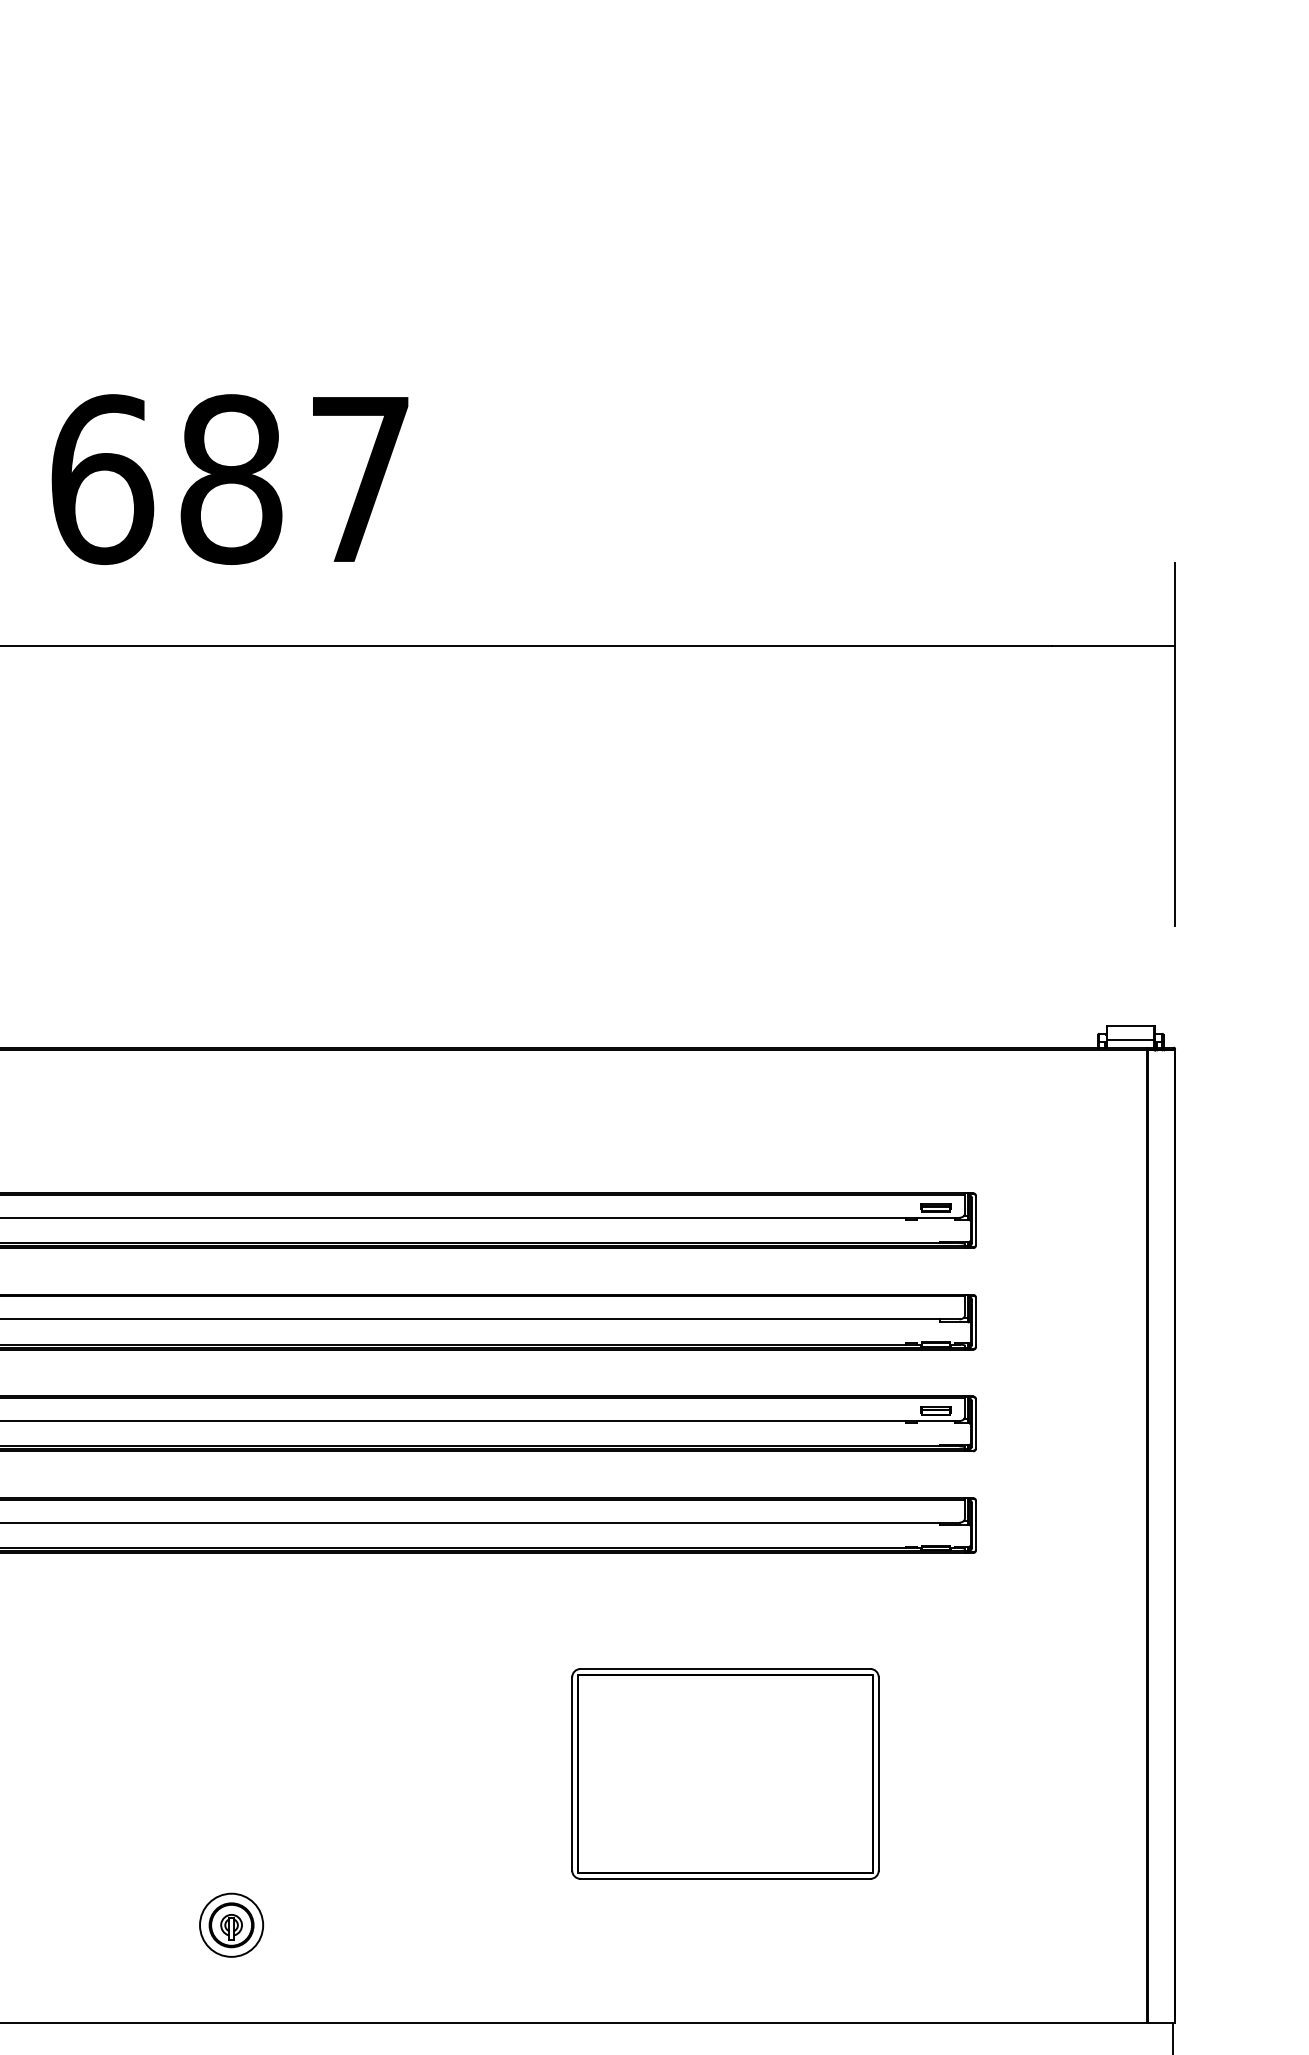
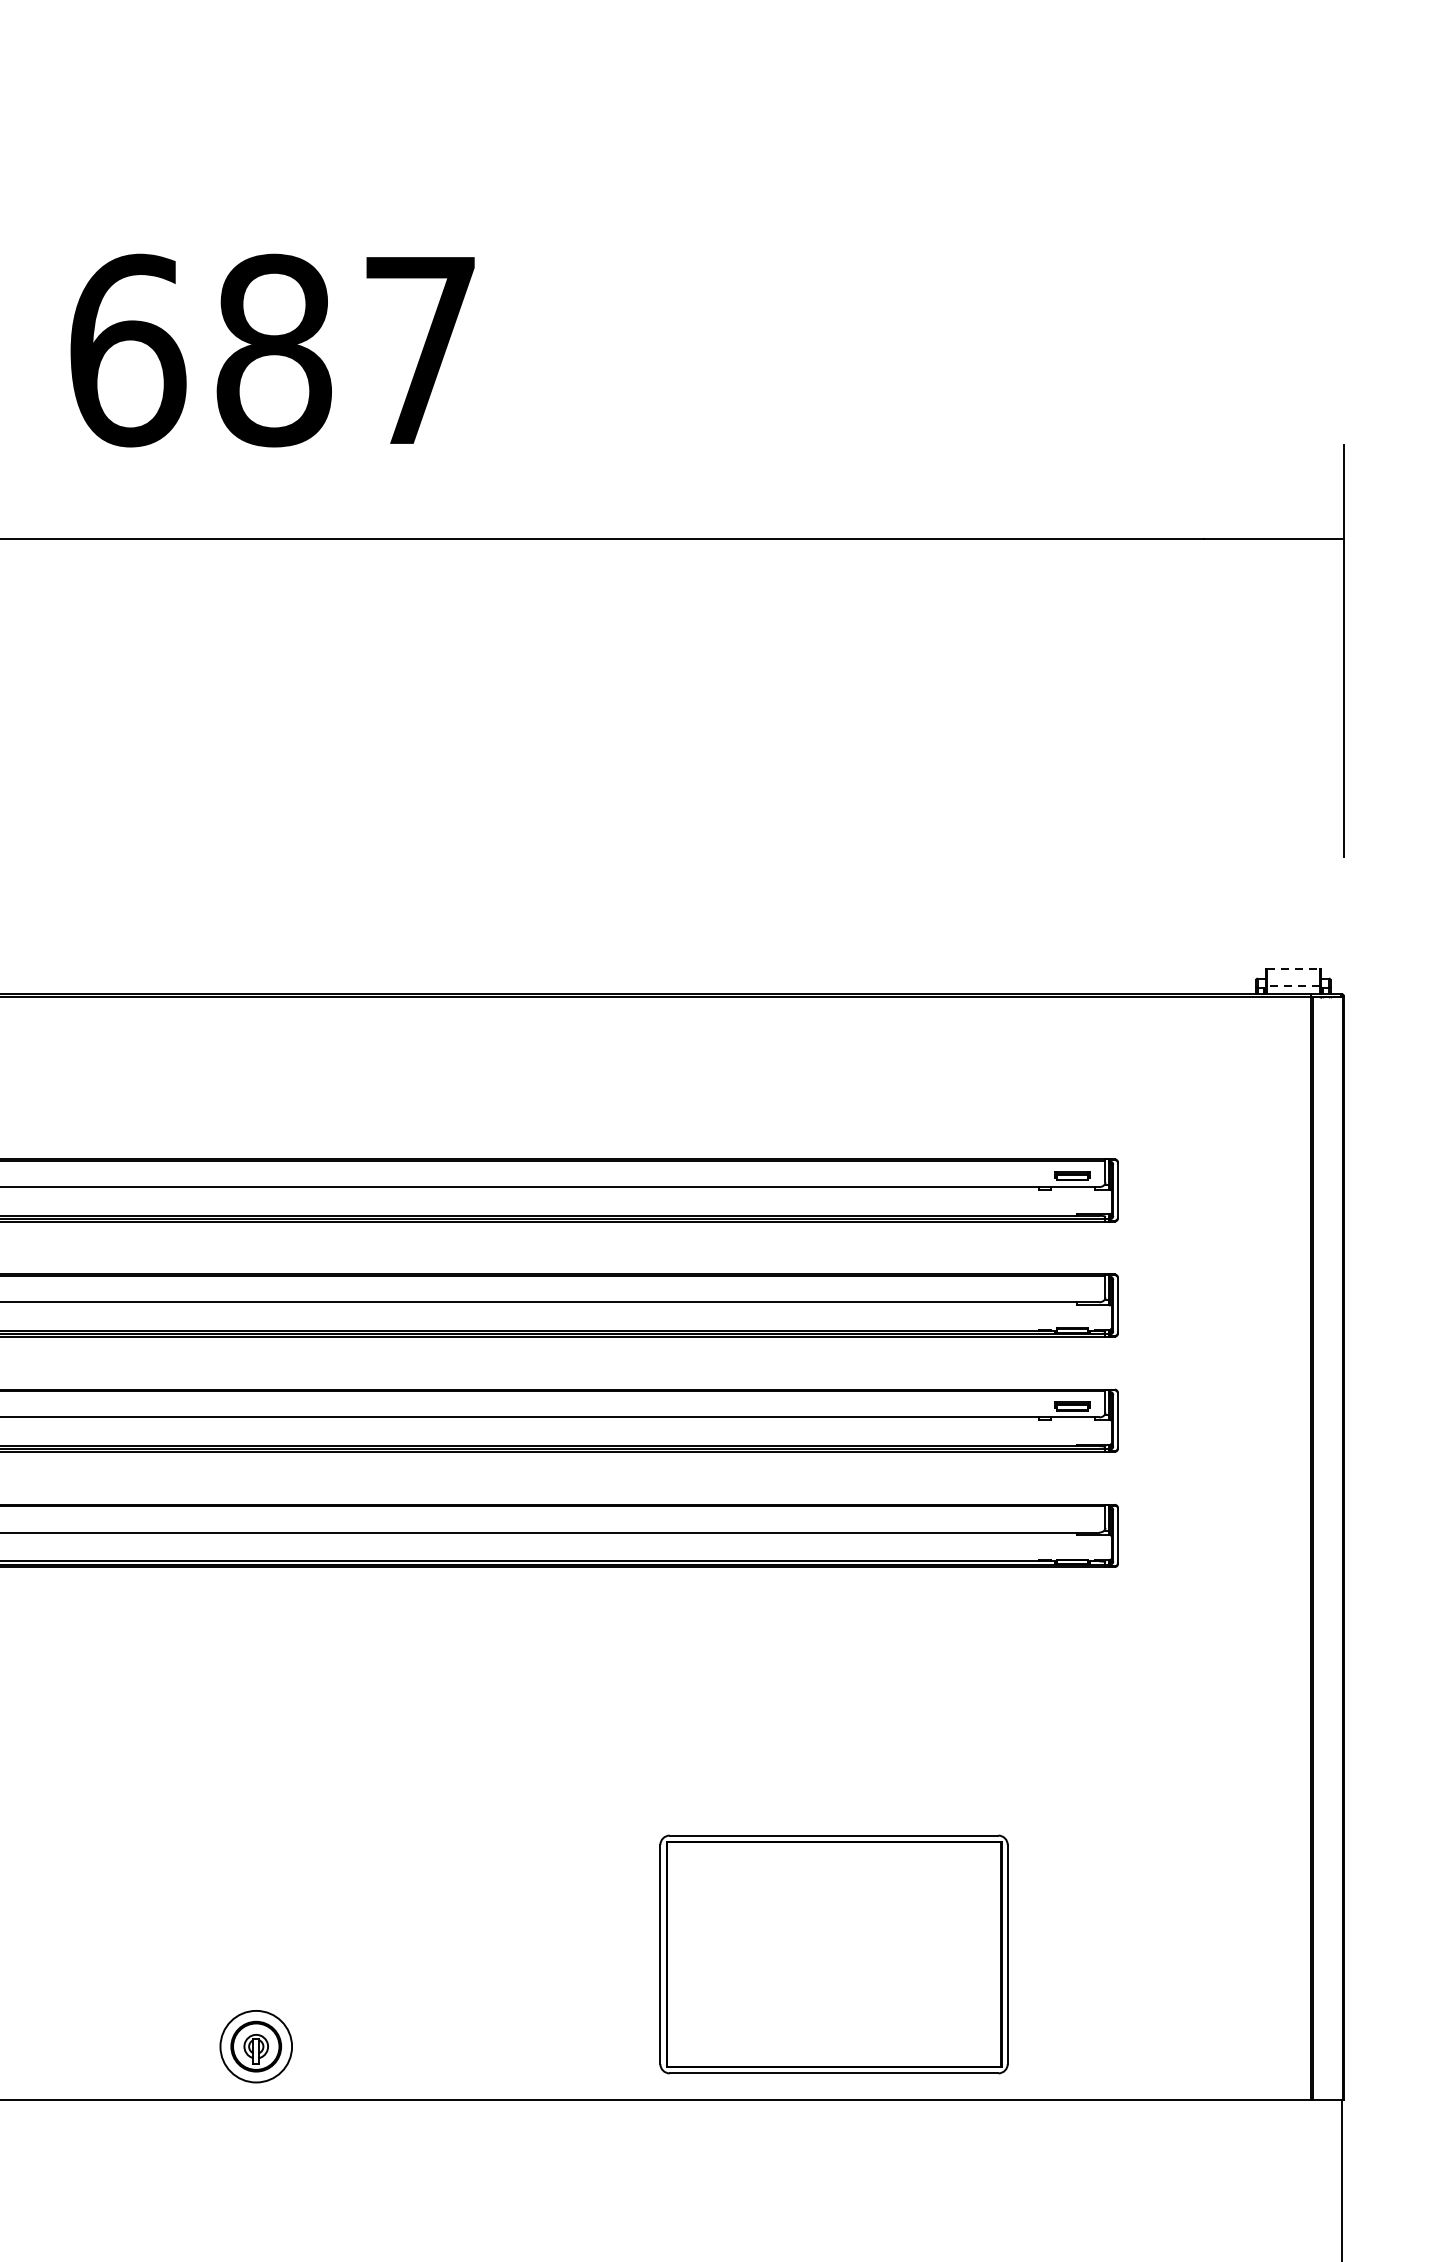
line: (1131, 1025) -> (1294, 969), solid -> dashed
line: (1130, 1040) -> (1293, 986), solid -> dashed
part: (725, 1773) -> (834, 1953), moved
part: (231, 1924) -> (256, 2045), moved

